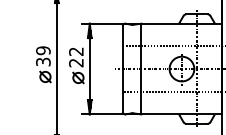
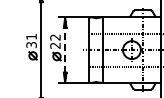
text: (43, 50) -> (31, 36), 39 -> 31
line: (90, 68) -> (65, 49), solid -> dashed

